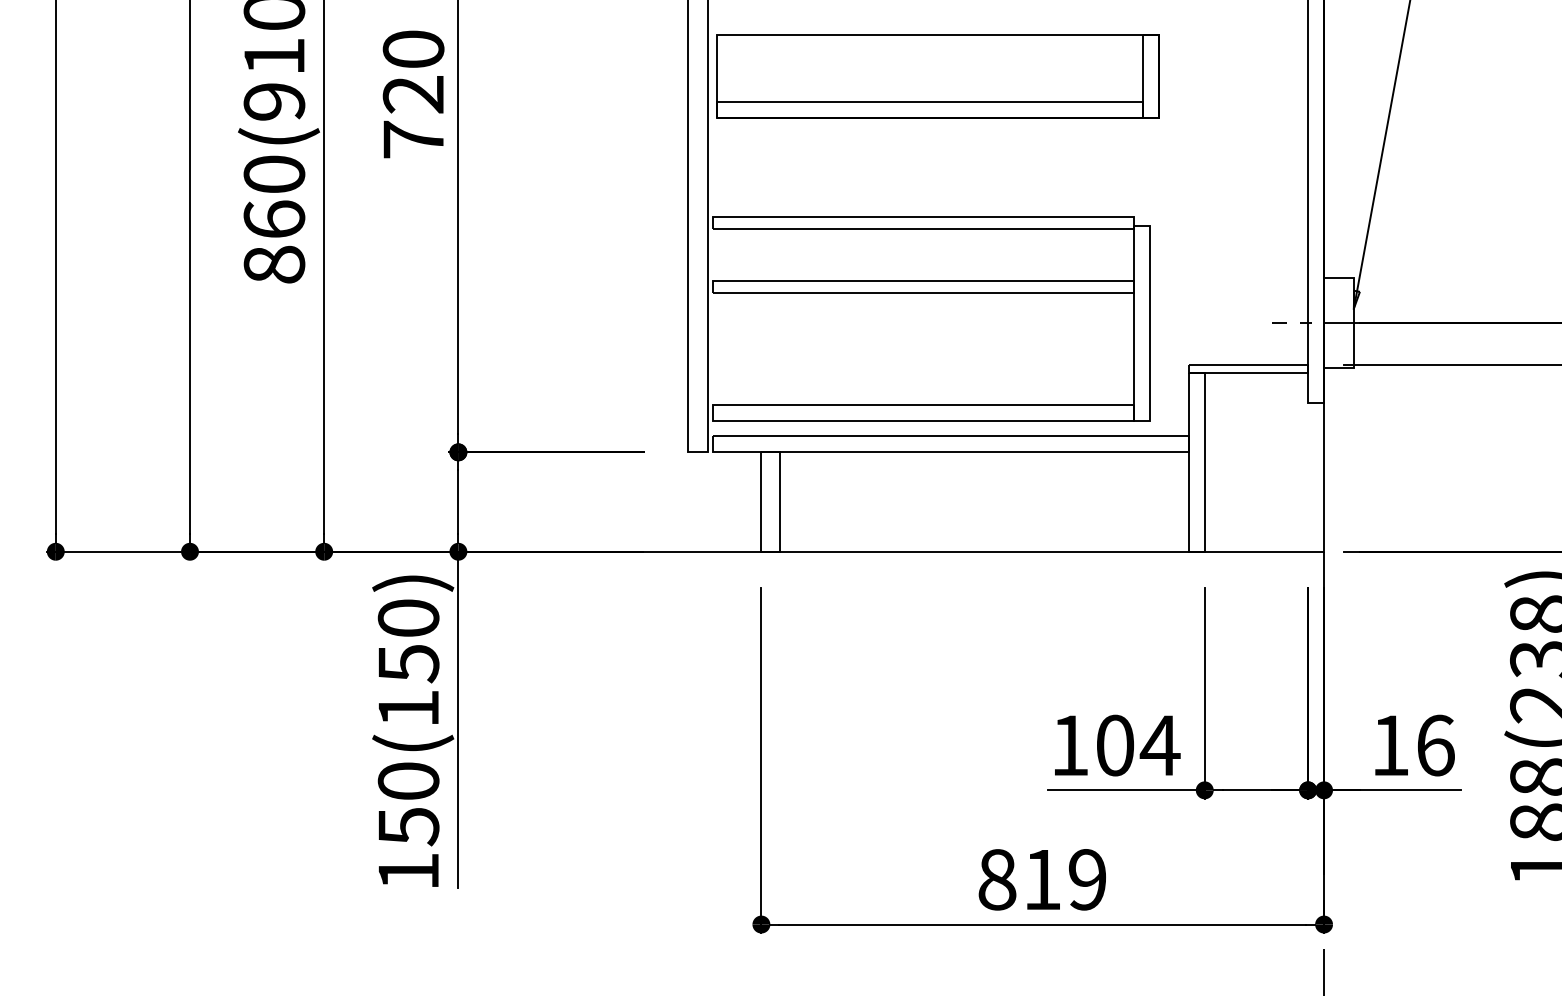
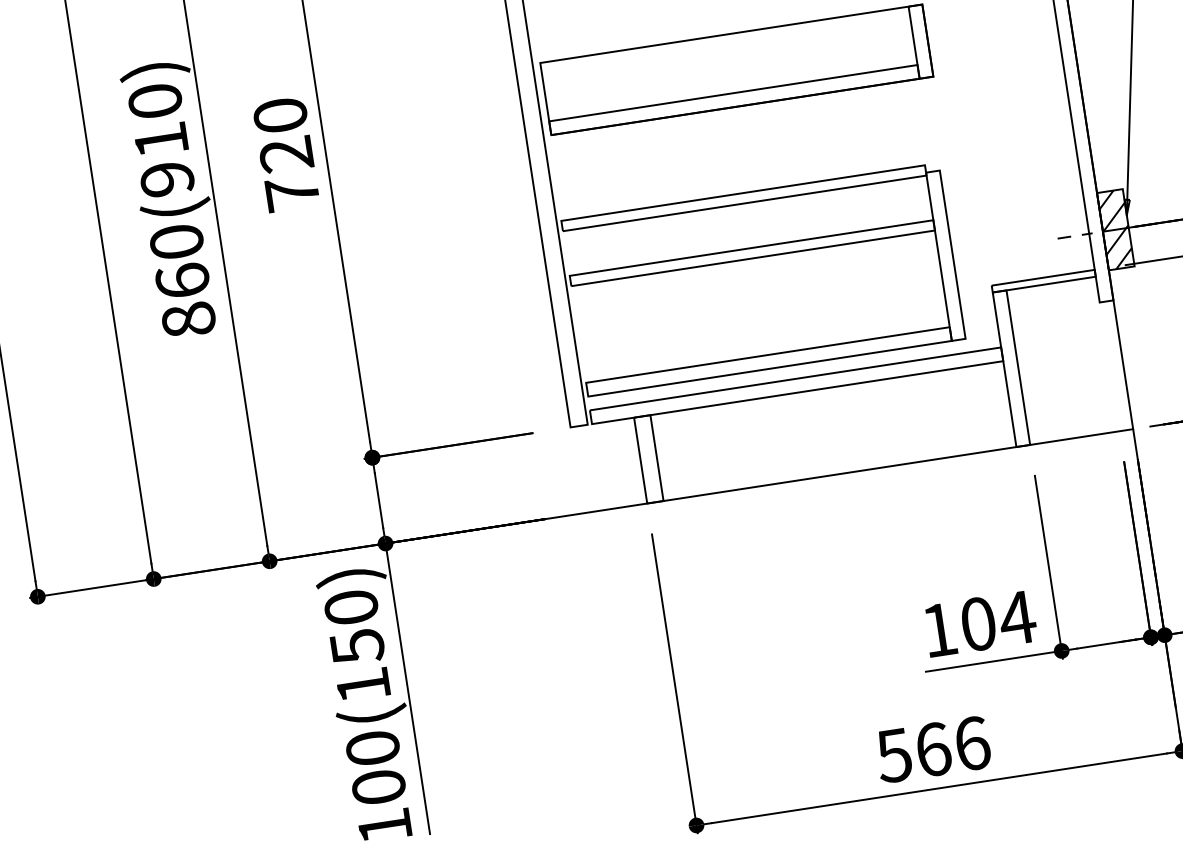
hatch: (1338, 322) -> (1115, 229), added
text: (408, 826) -> (378, 787), 150(150) -> 100(150)
text: (1041, 879) -> (932, 749), 819 -> 566

